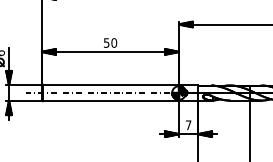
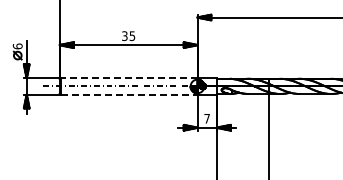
text: (110, 43) -> (128, 36), 50 -> 35
line: (110, 85) -> (128, 78), solid -> dashed
line: (111, 101) -> (129, 94), solid -> dashed

